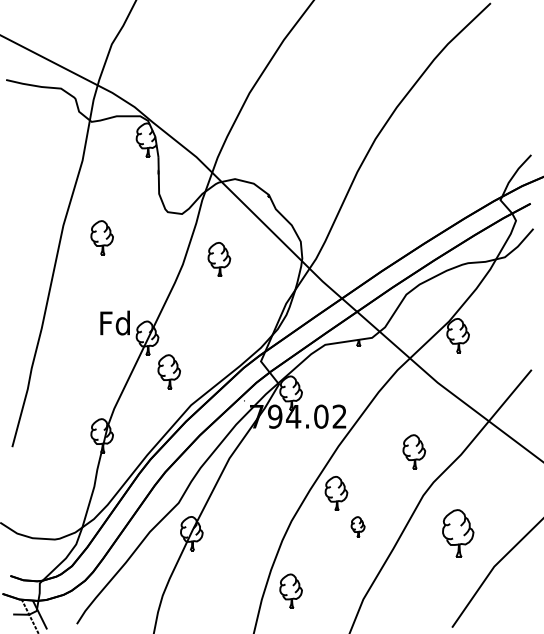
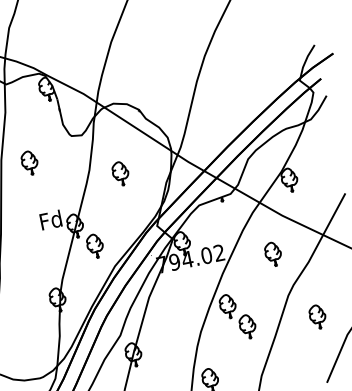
part: (219, 259) -> (120, 173), moved
part: (414, 451) -> (273, 254), moved
part: (357, 526) -> (247, 326), size x1.67
part: (457, 533) -> (317, 317), size x0.71

